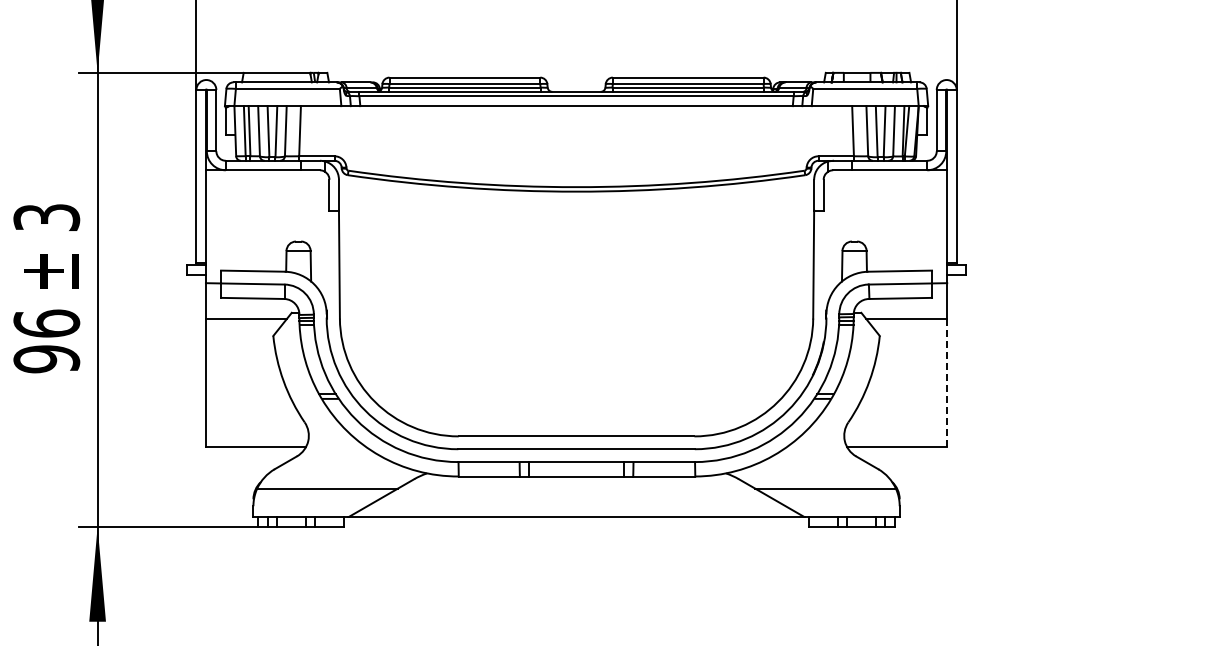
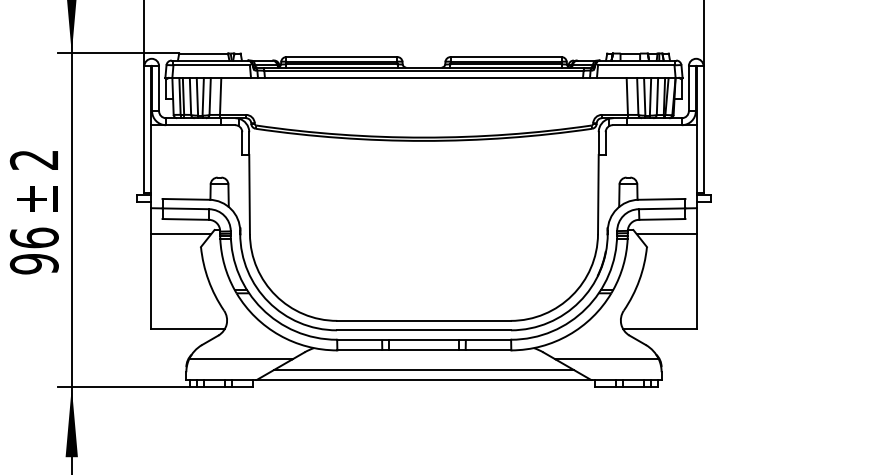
text: (46, 217) -> (34, 159), 3 -> 2
line: (947, 382) -> (696, 281), dashed -> solid
line: (576, 502) -> (423, 369), added

